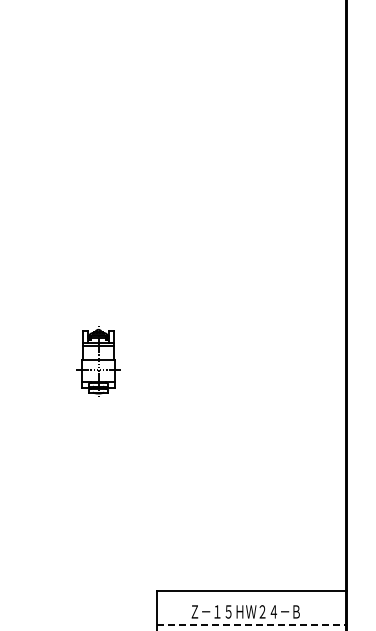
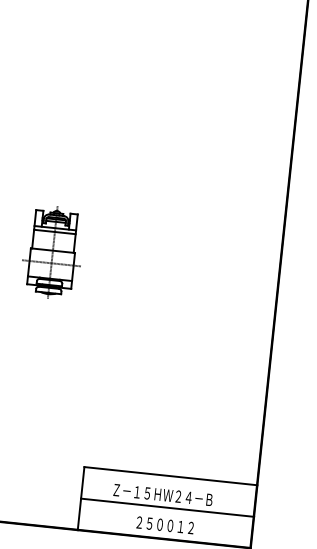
part: (98, 361) -> (52, 252), size x1.43
line: (252, 625) -> (168, 508), dashed -> solid

